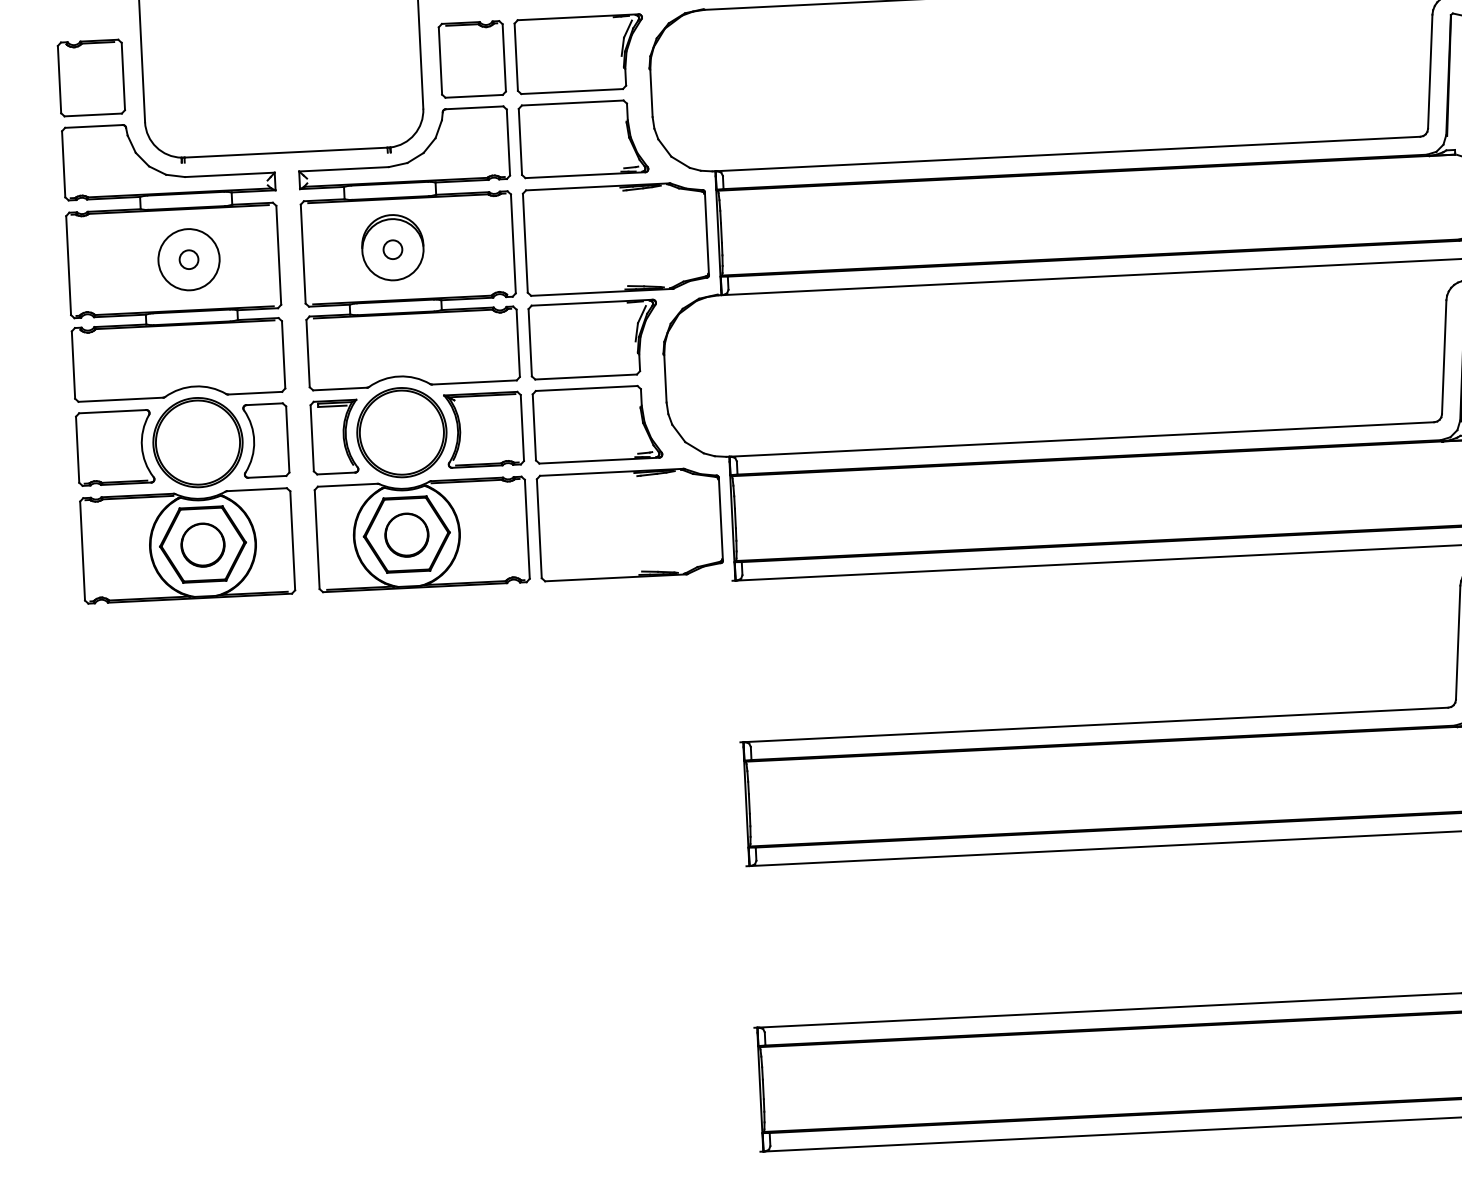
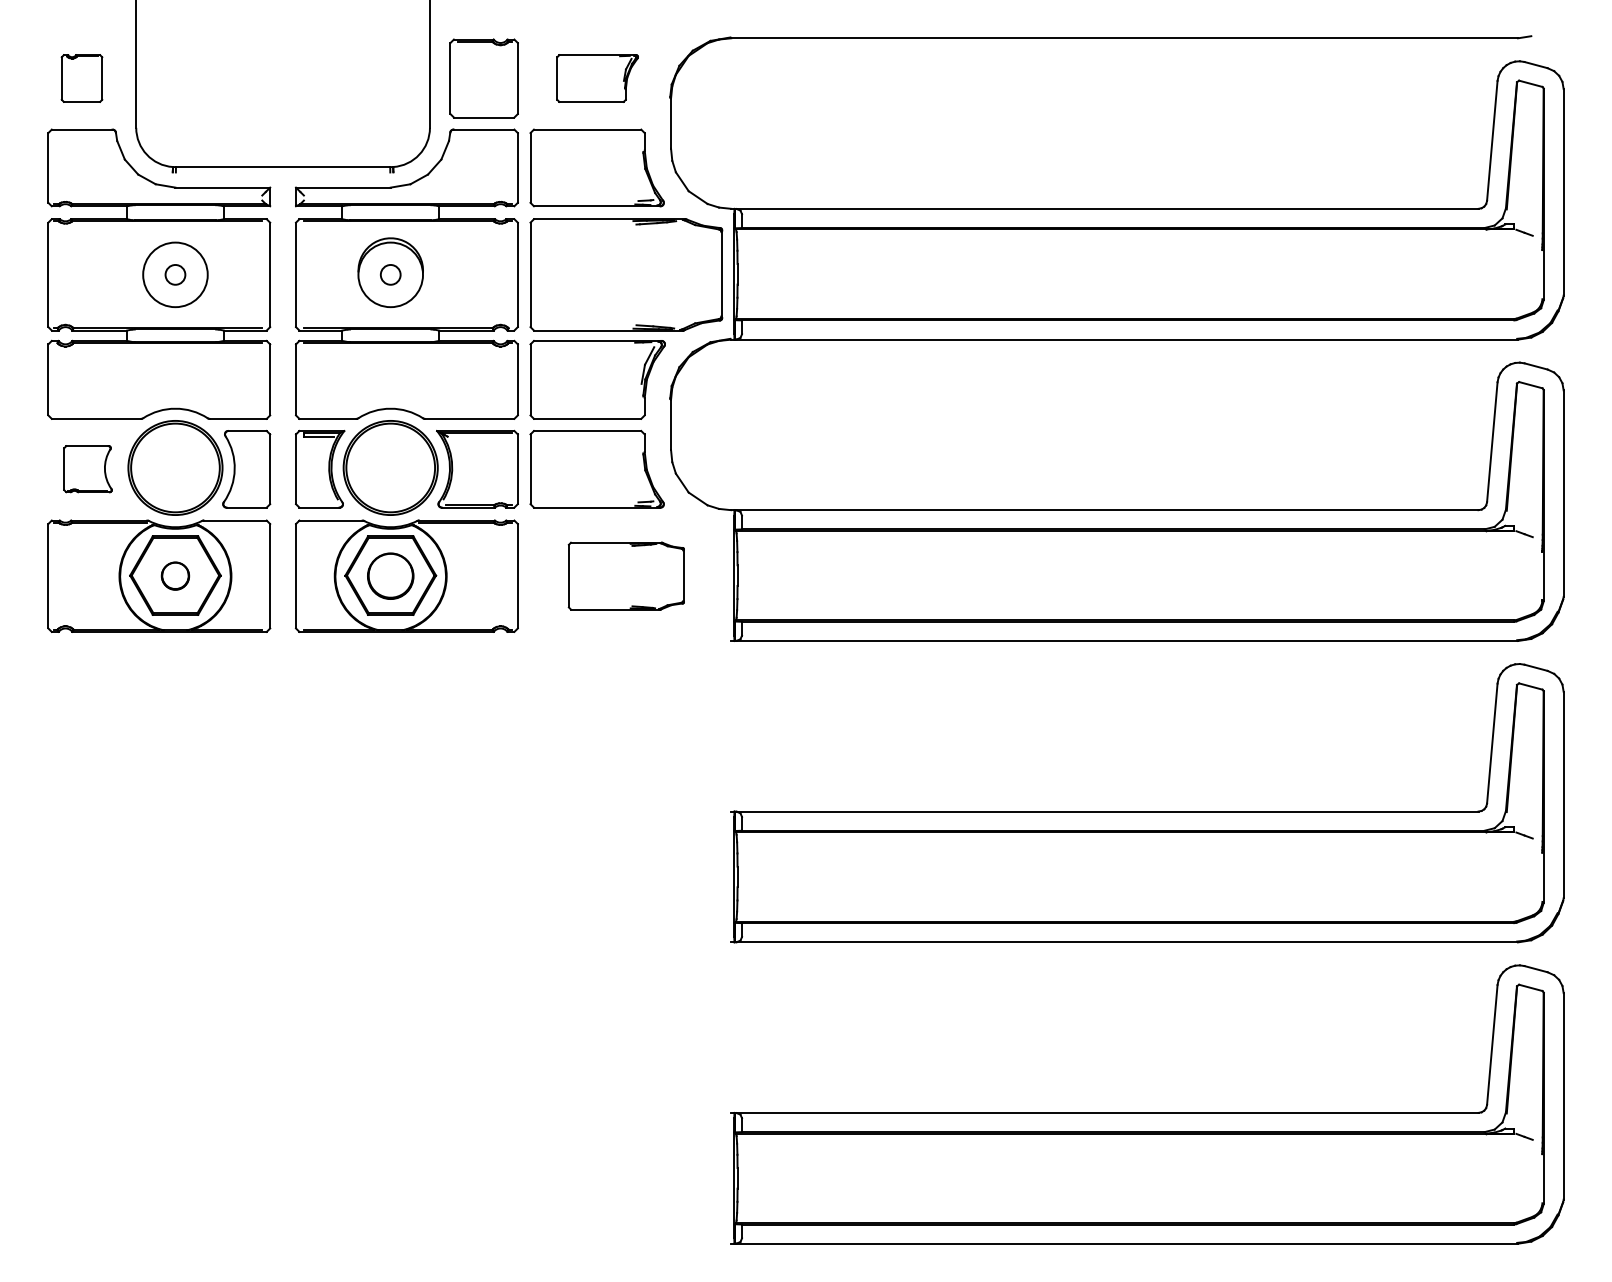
part: (579, 54) -> (597, 78), size x0.6
part: (90, 78) -> (81, 78), size x0.6
part: (114, 447) -> (87, 468), size x0.6
part: (630, 523) -> (626, 575), size x0.6
part: (203, 544) -> (175, 575), size x0.6

